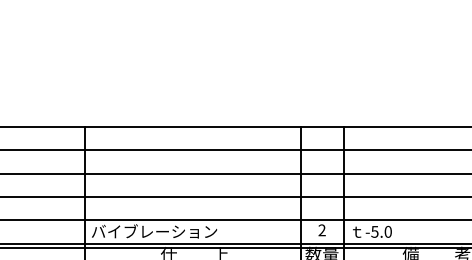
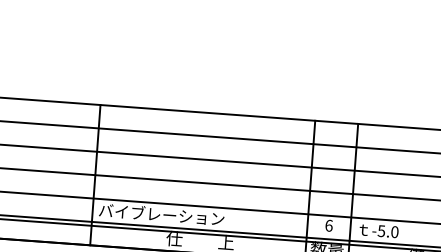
text: (321, 230) -> (328, 225), 2 -> 6

